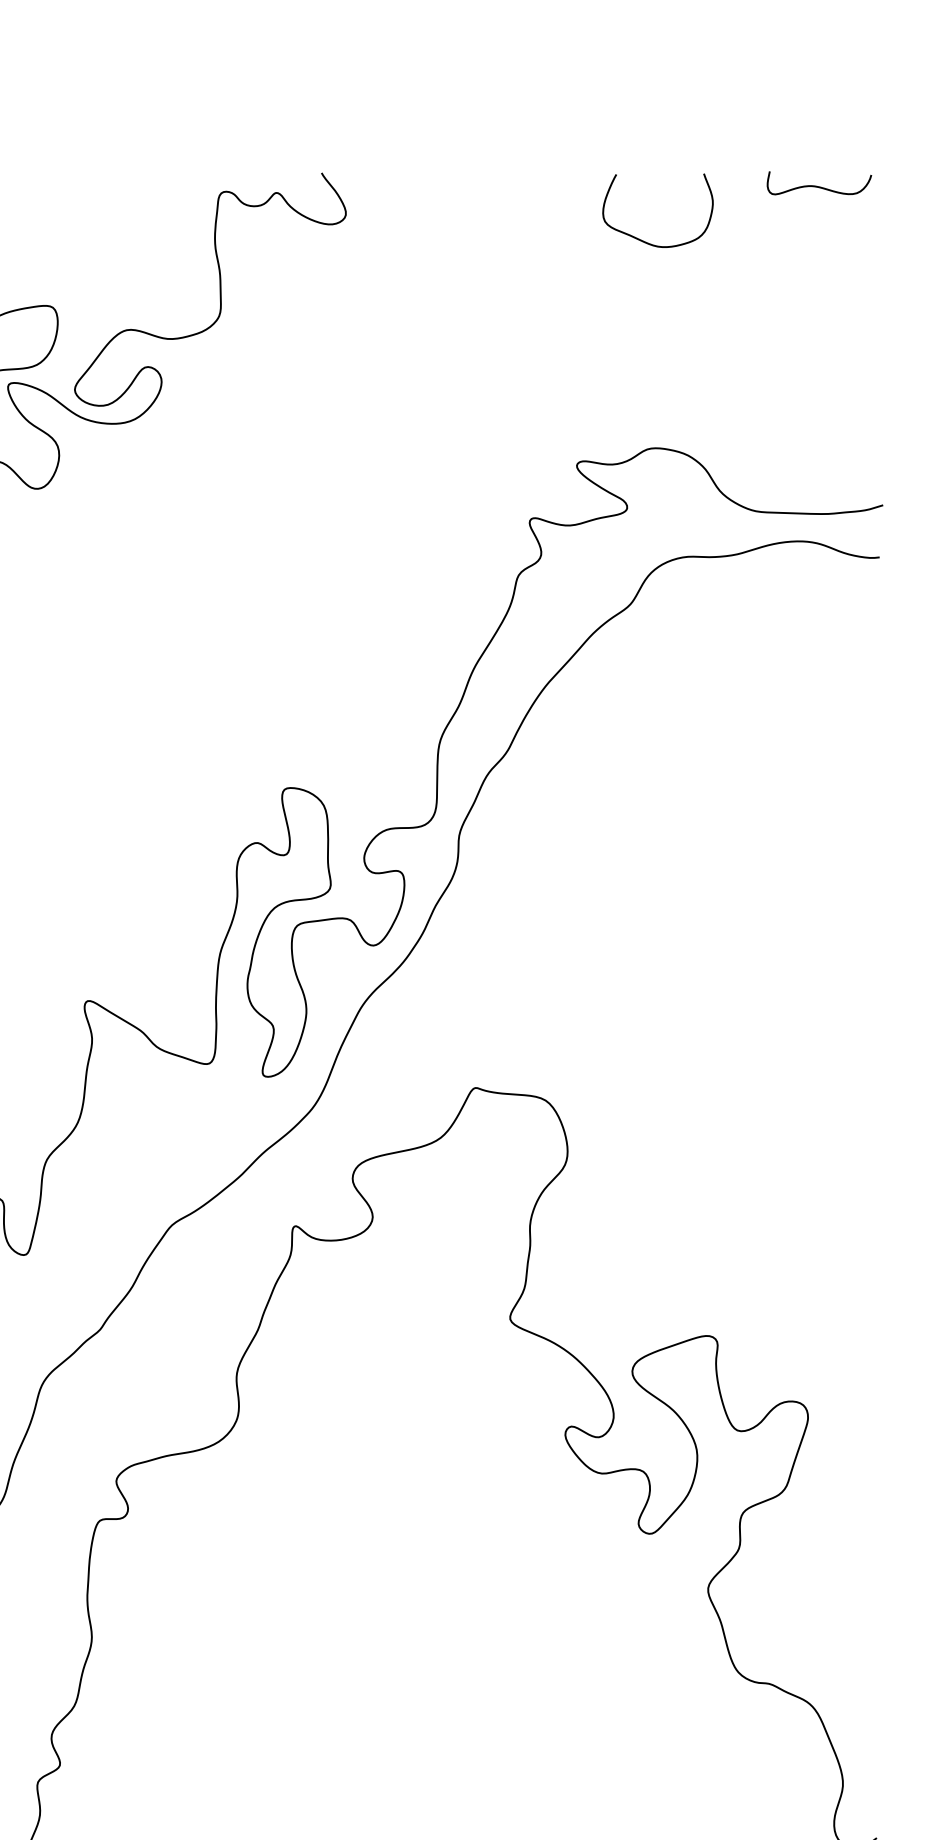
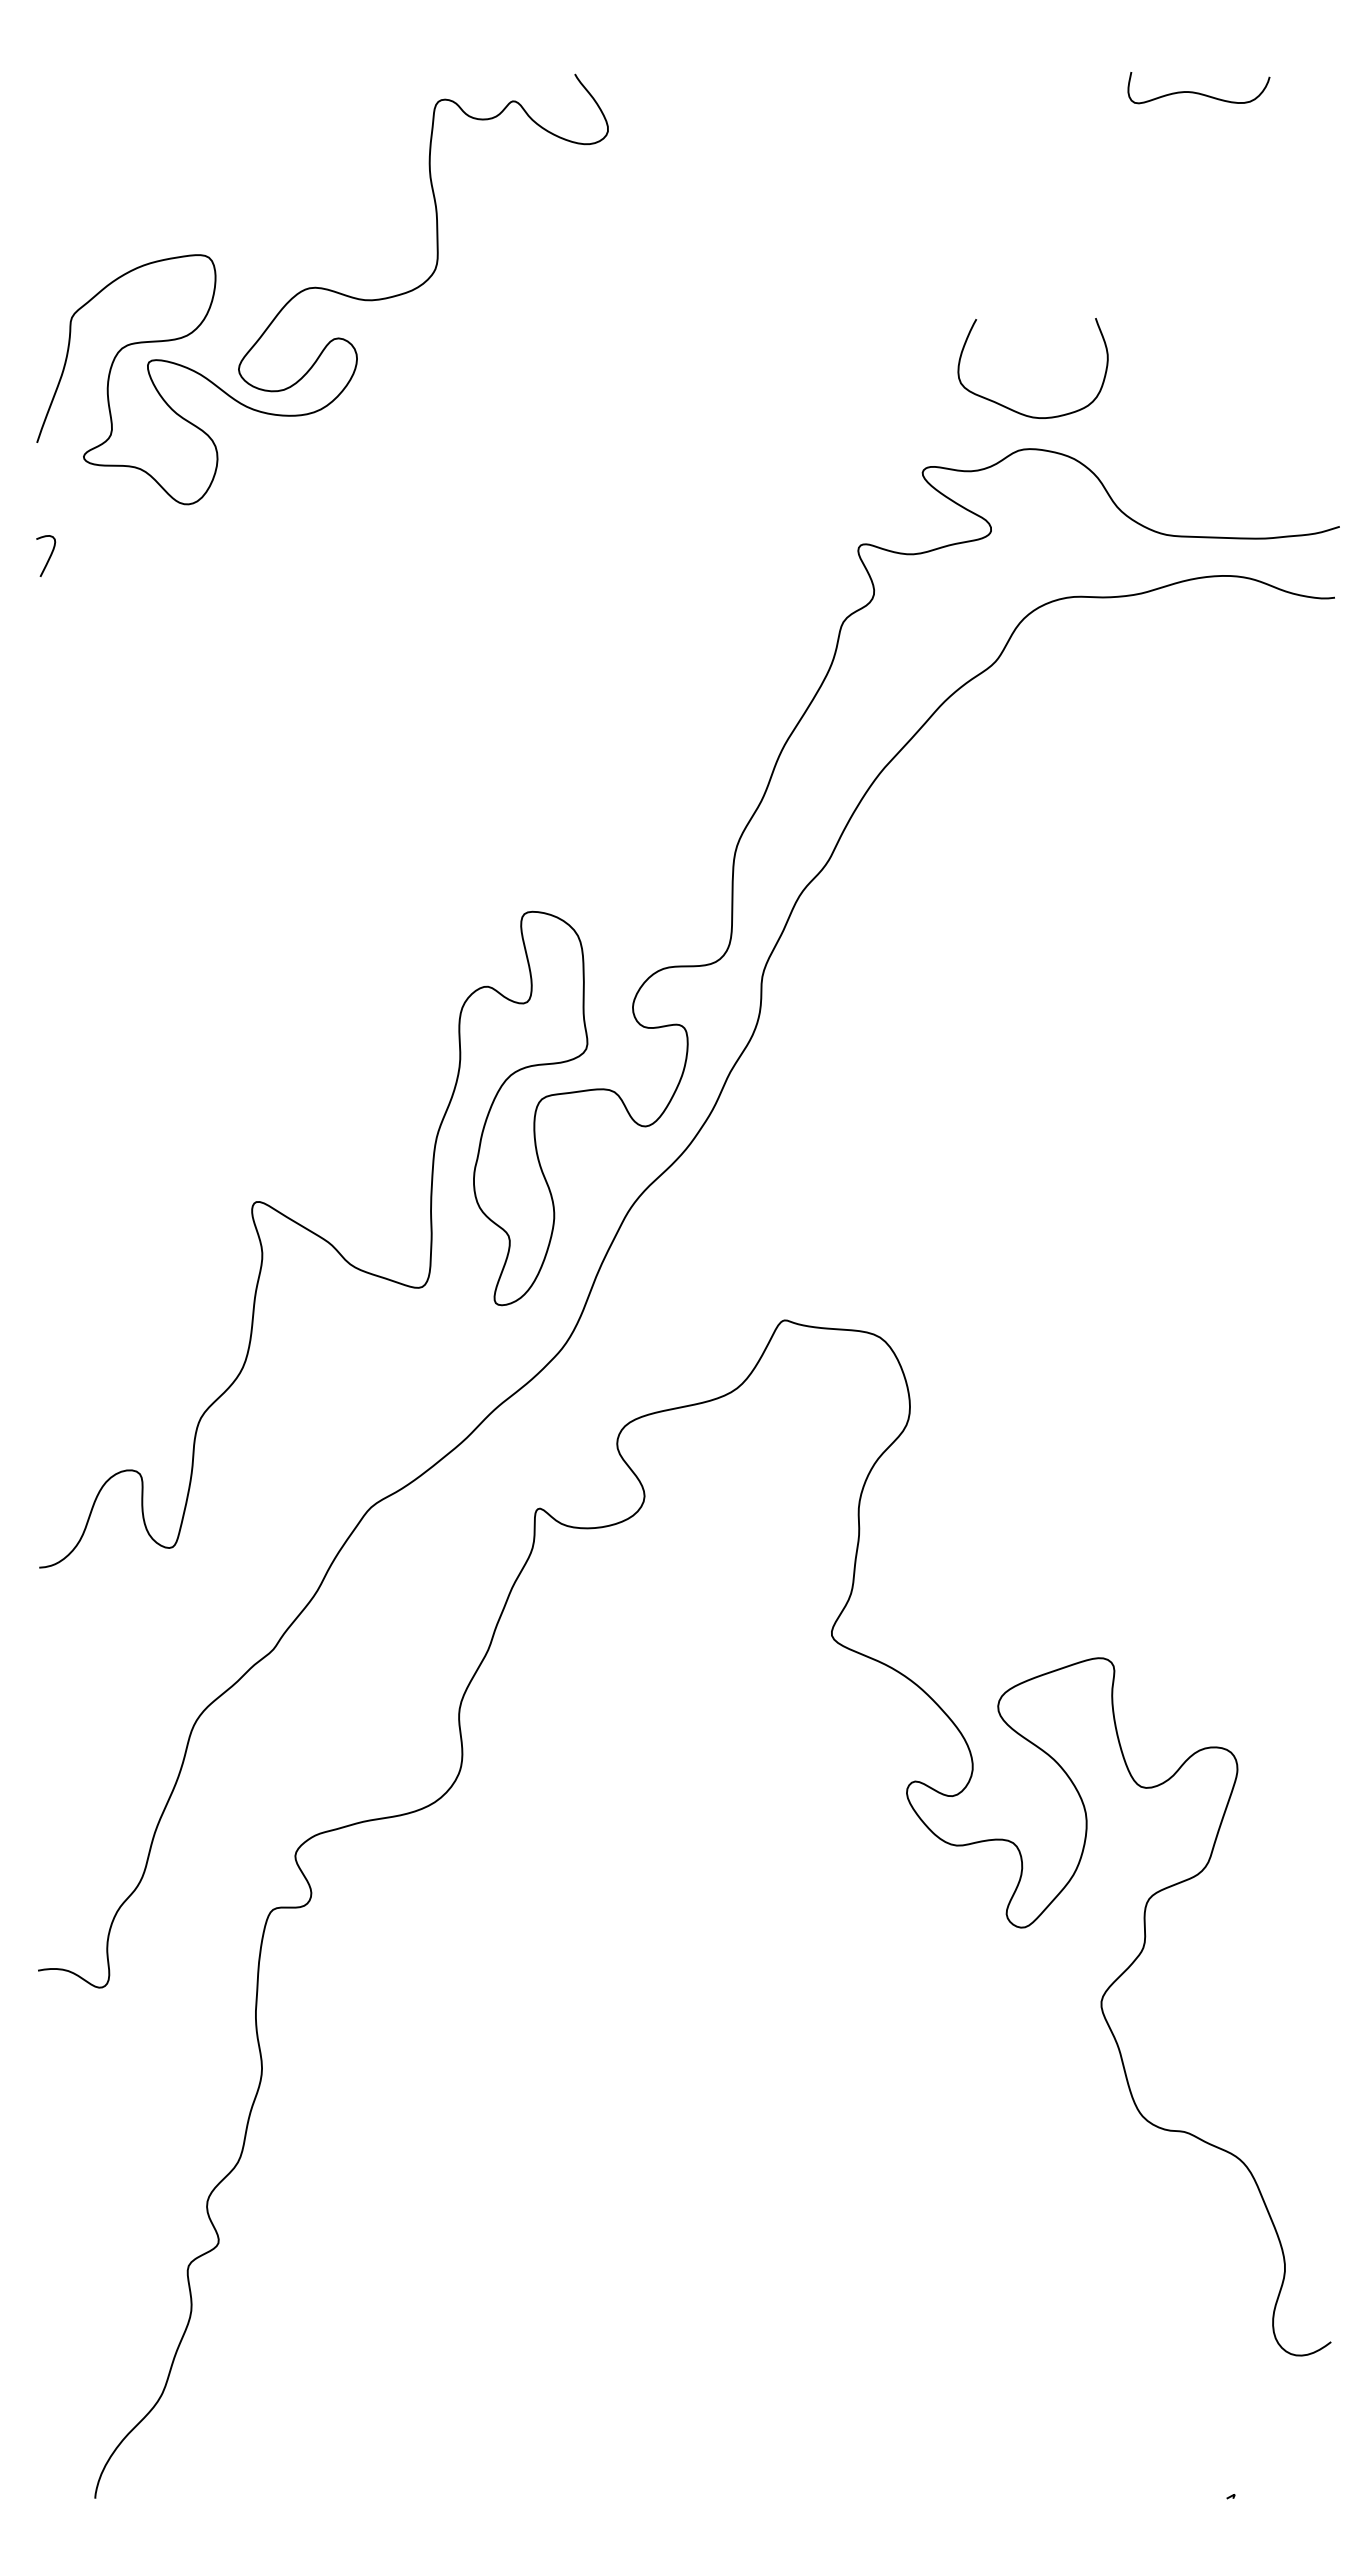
curve: (819, 186) -> (1198, 92), moved
curve: (642, 240) -> (1011, 408), moved

